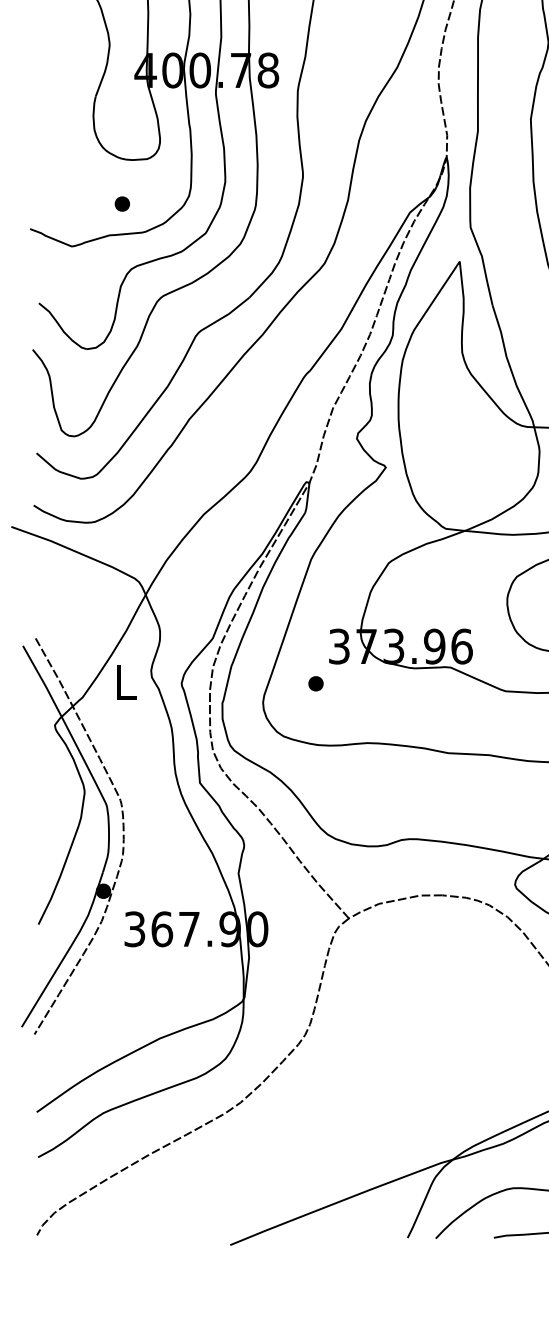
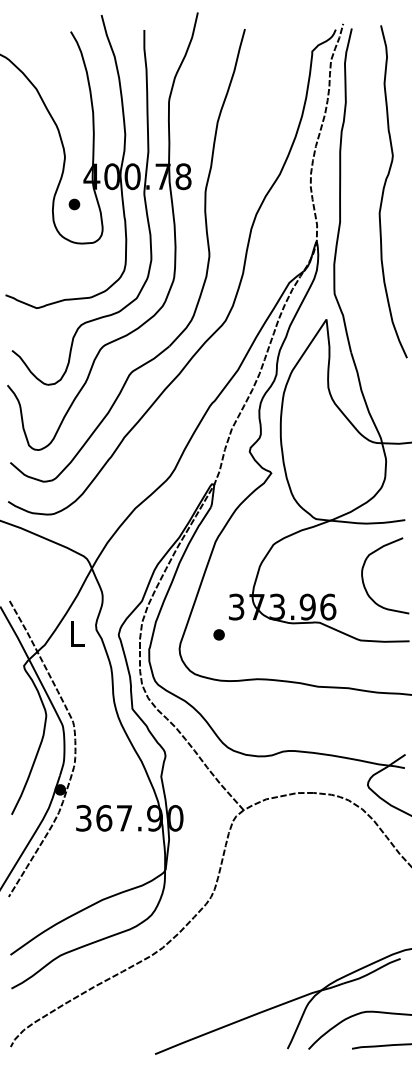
part: (122, 204) -> (74, 204), moved

